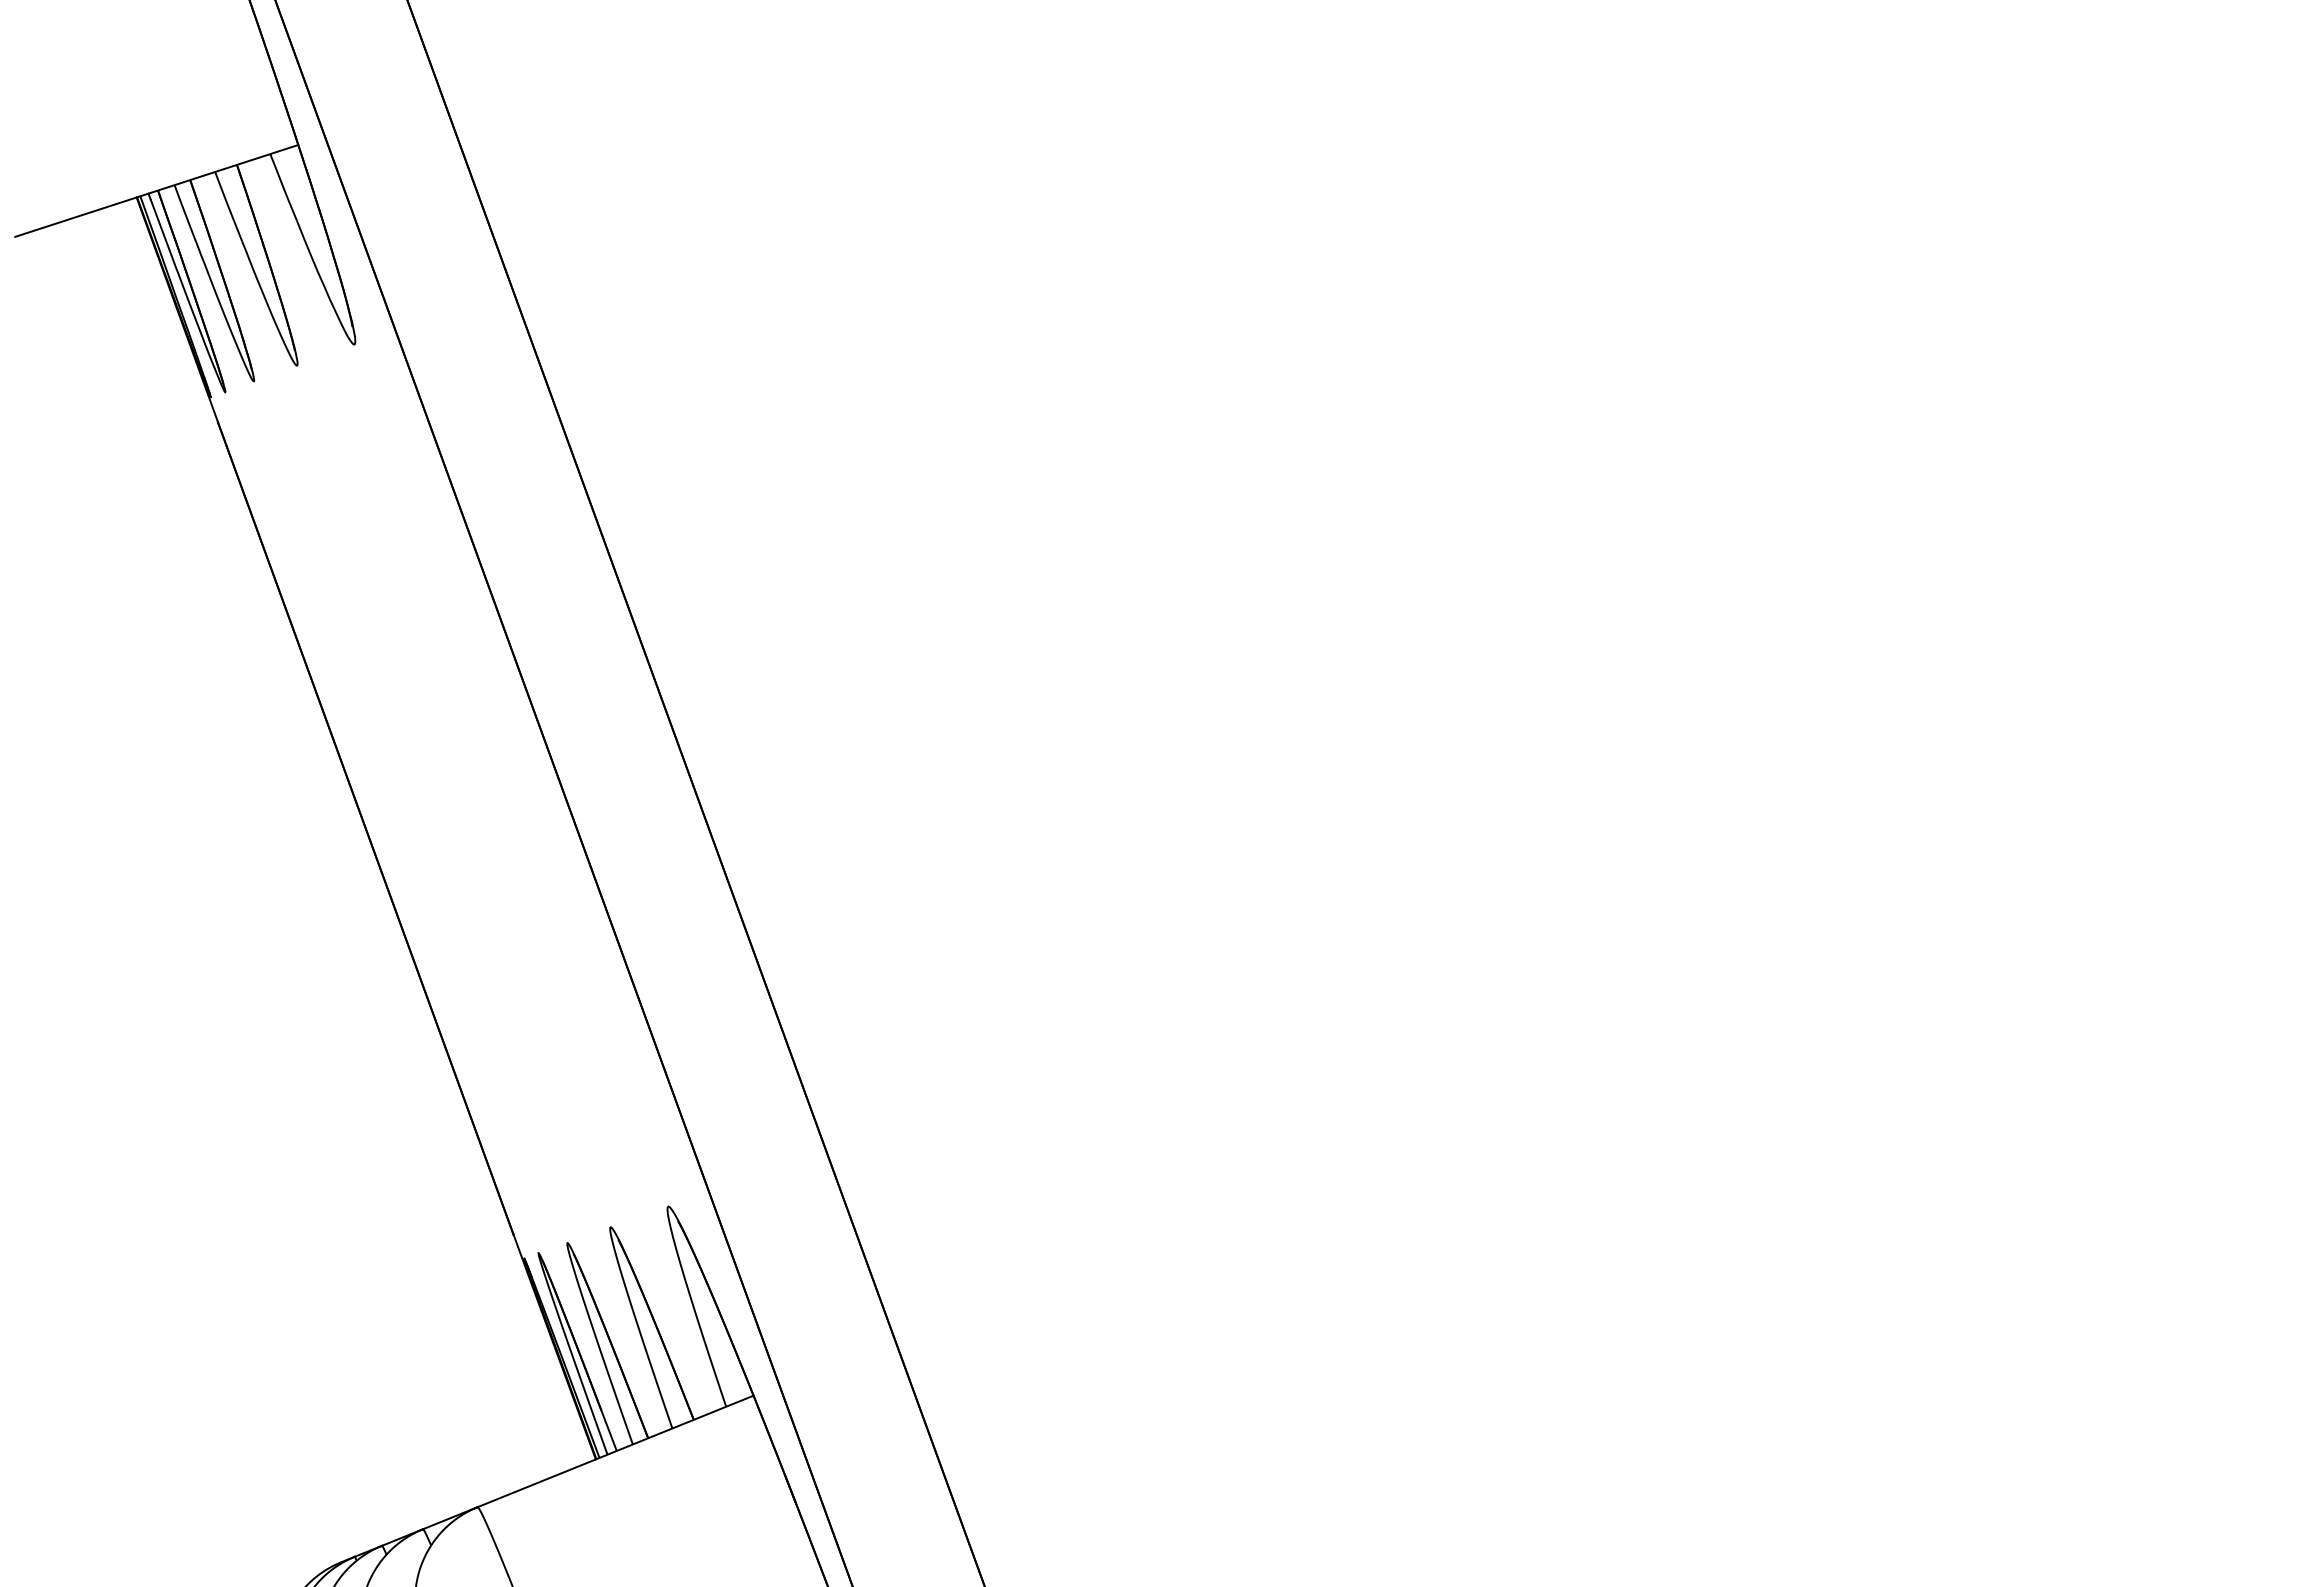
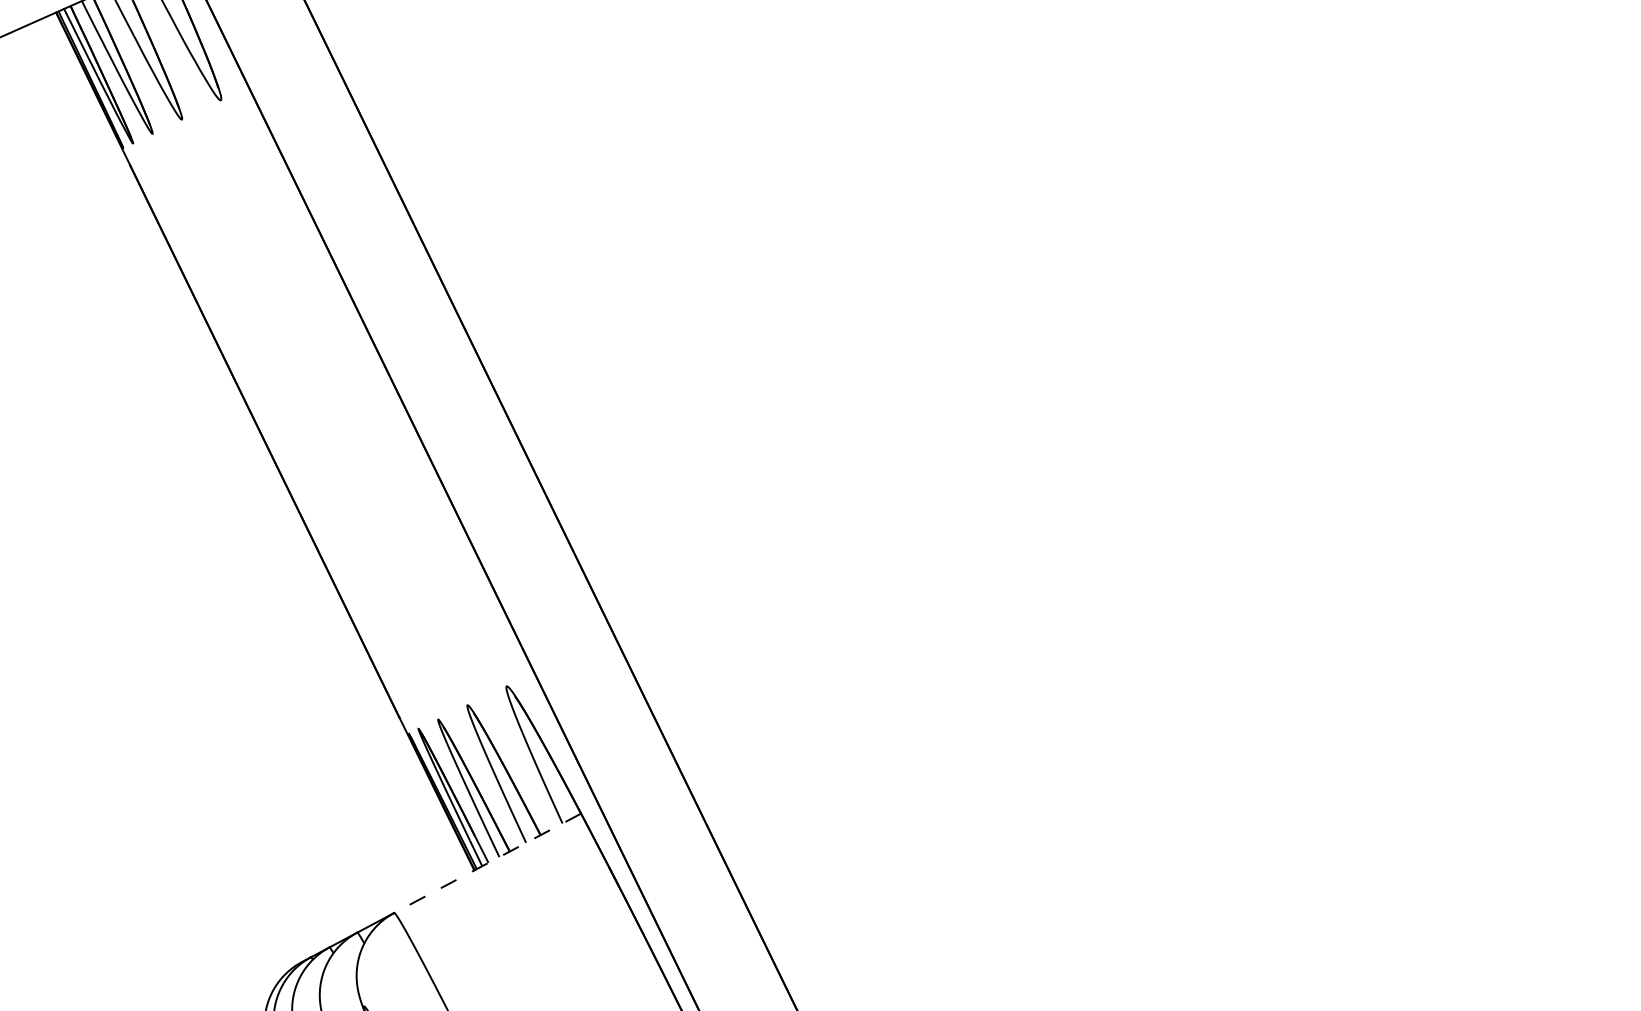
line: (615, 1451) -> (487, 863), solid -> dashed

